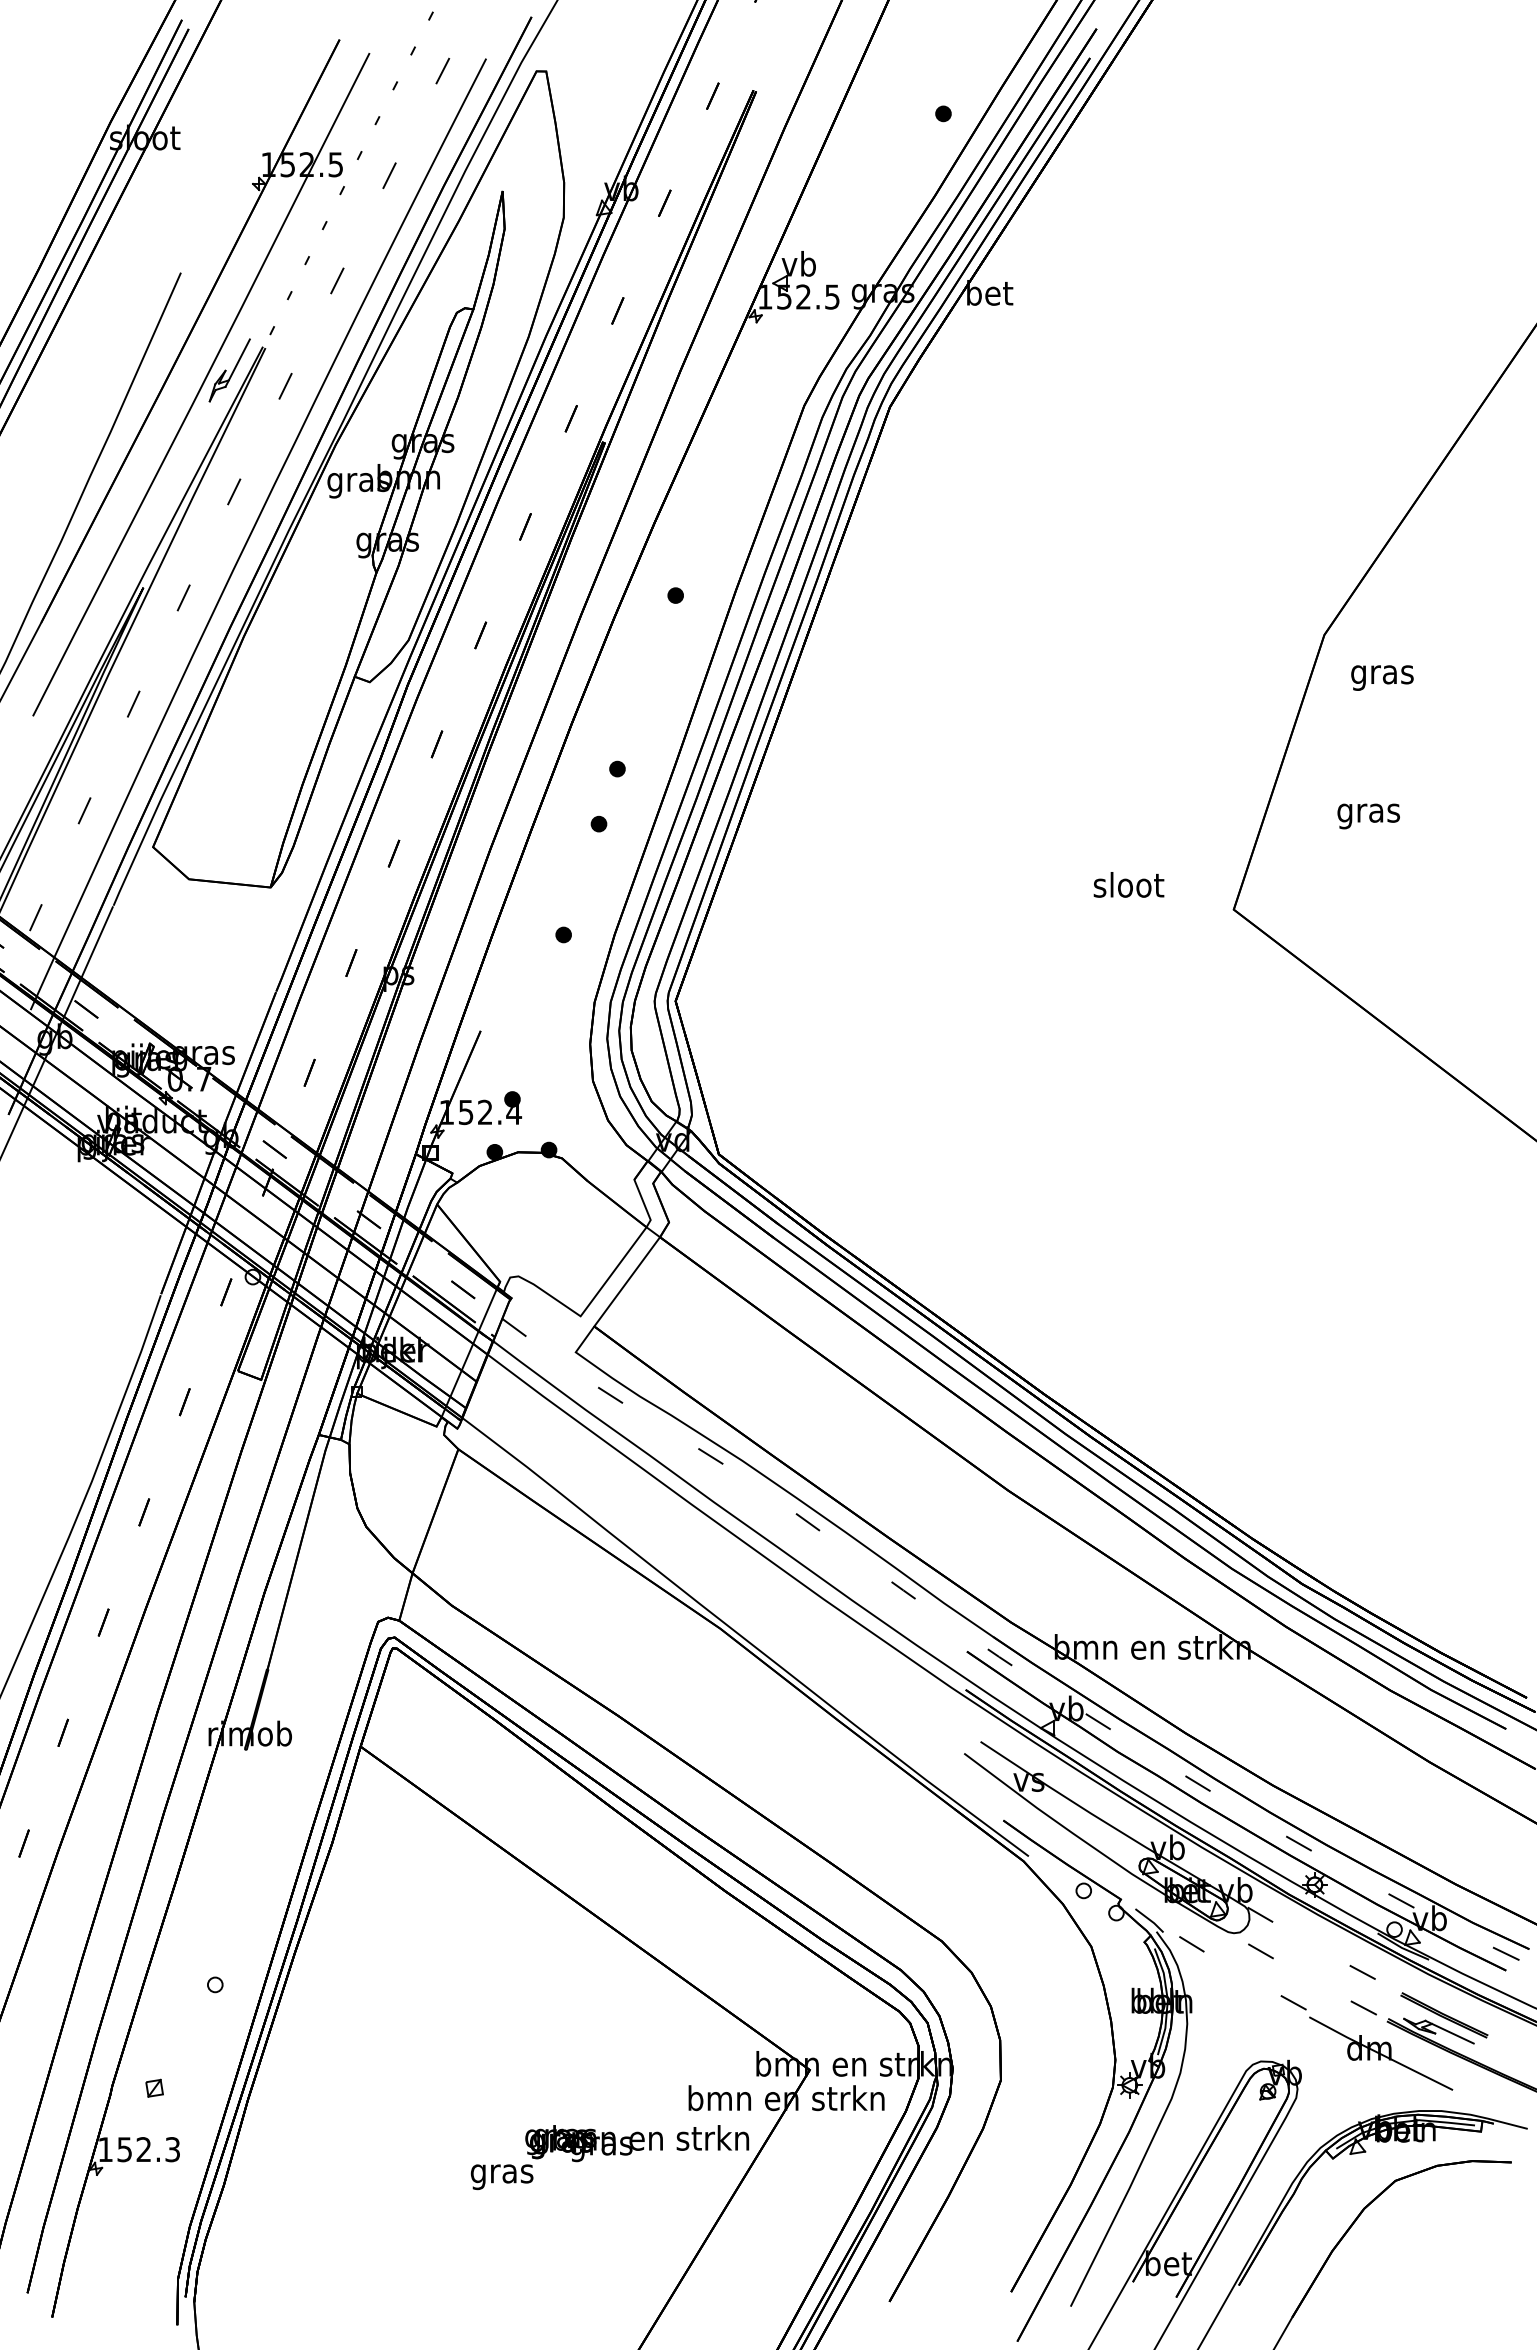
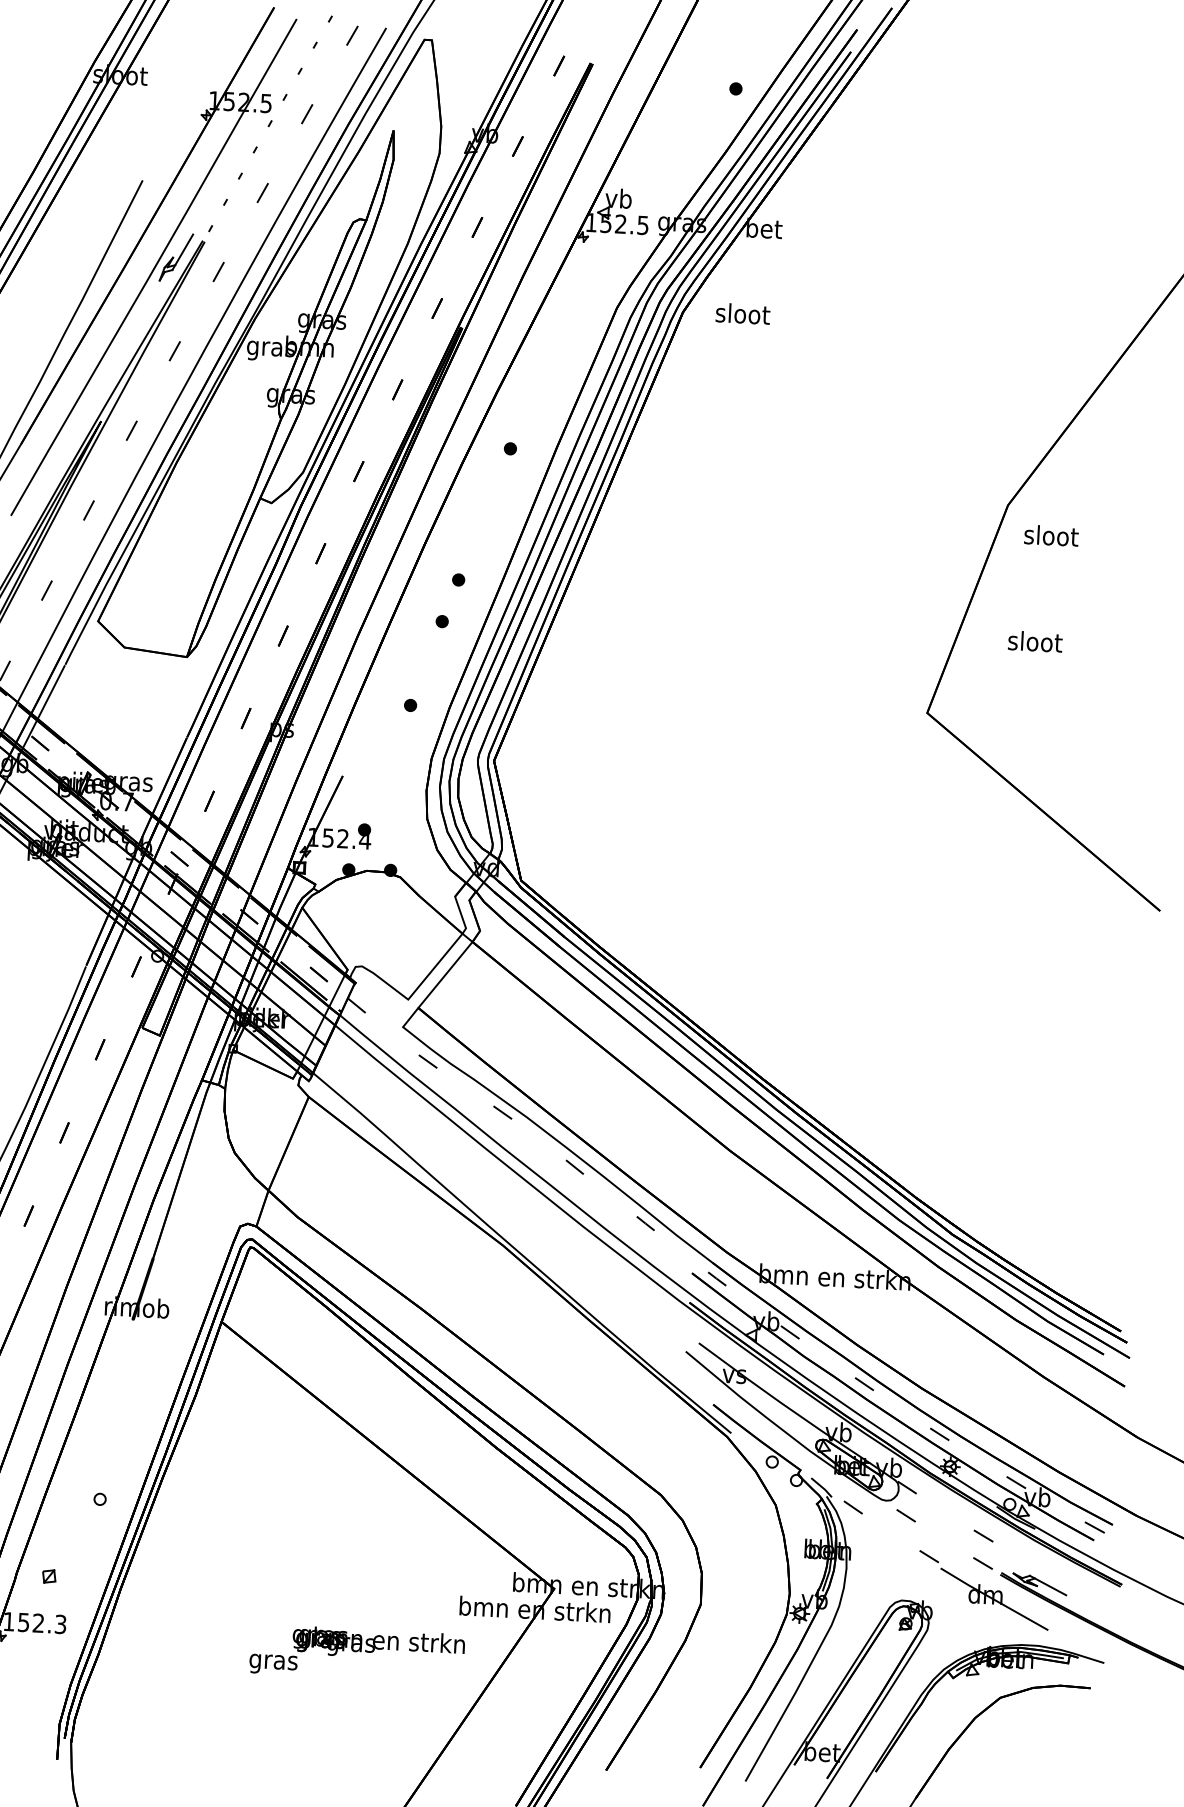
text: (1382, 674) -> (1051, 538), gras -> sloot
text: (1368, 813) -> (1034, 644), gras -> sloot
text: (1128, 884) -> (742, 313), moved
part: (1444, 2015) -> (1044, 1572), removed
text: (609, 2157) -> (356, 1653), moved

